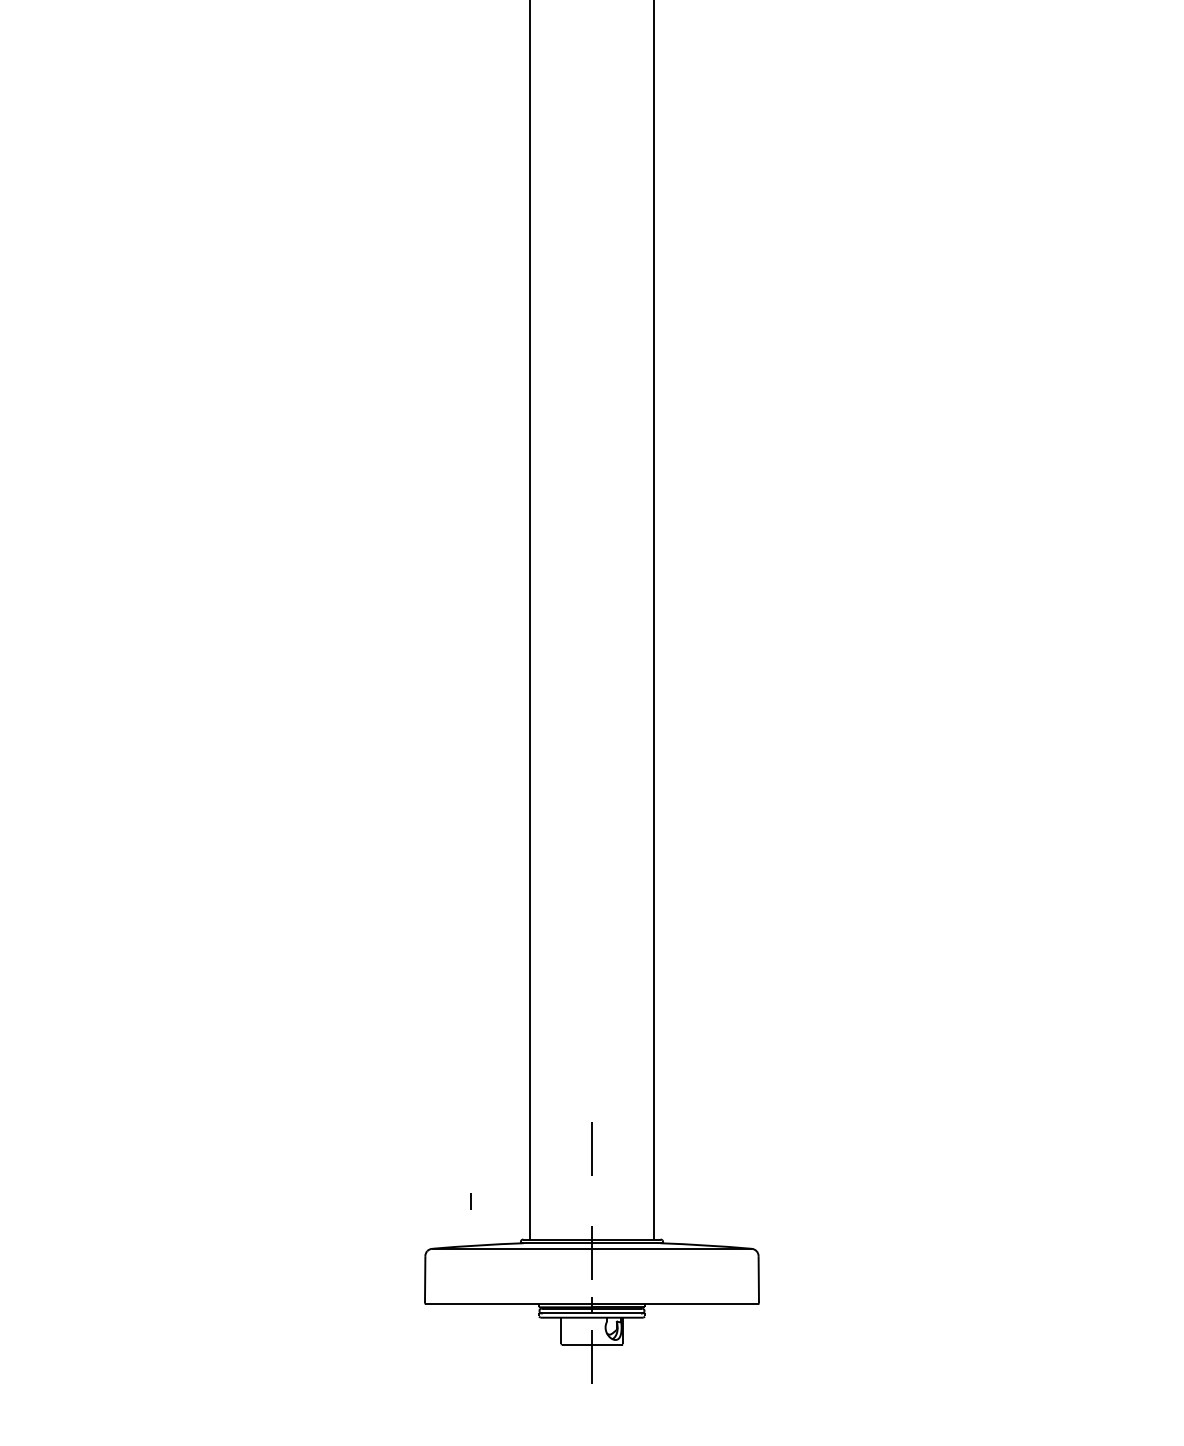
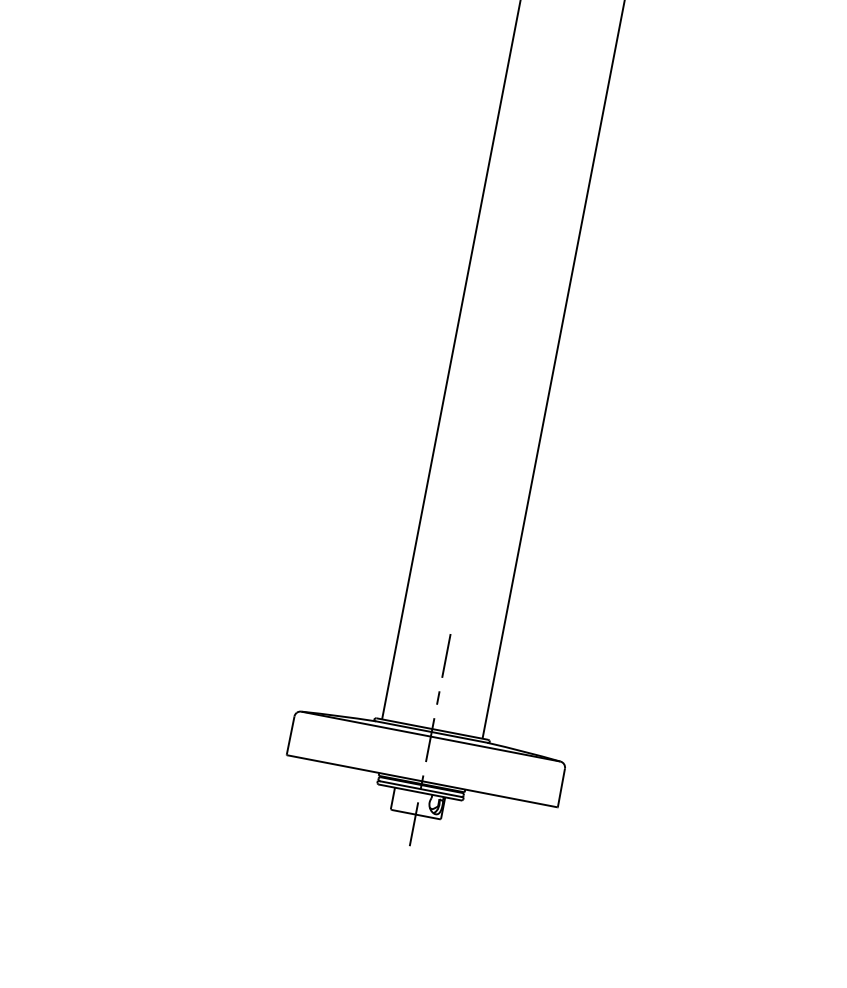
line: (470, 1201) -> (437, 698), moved

